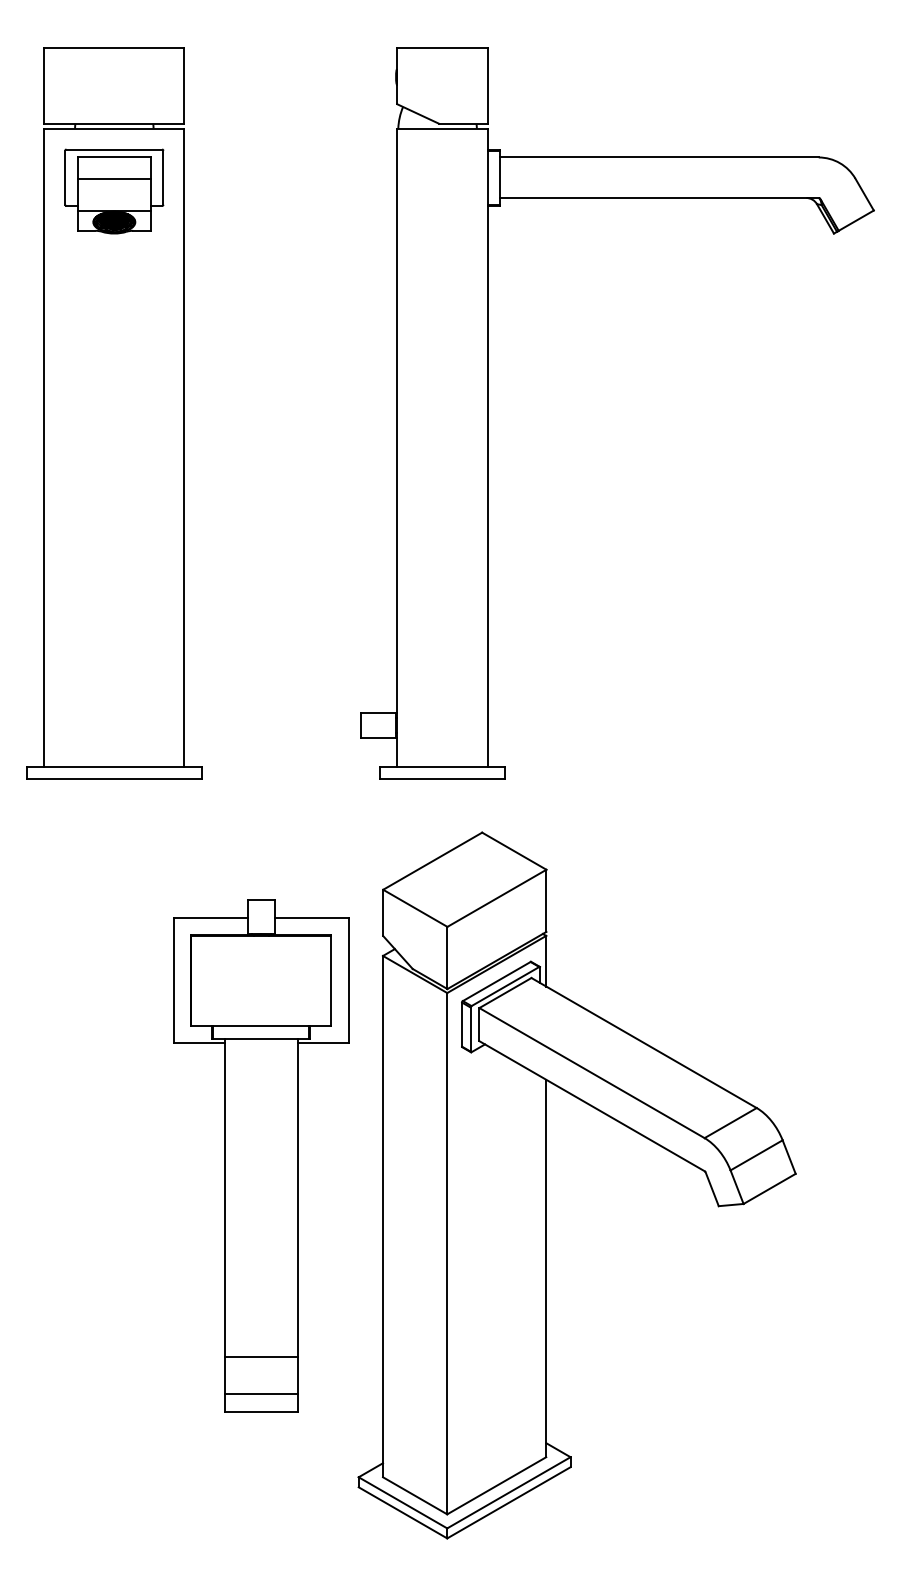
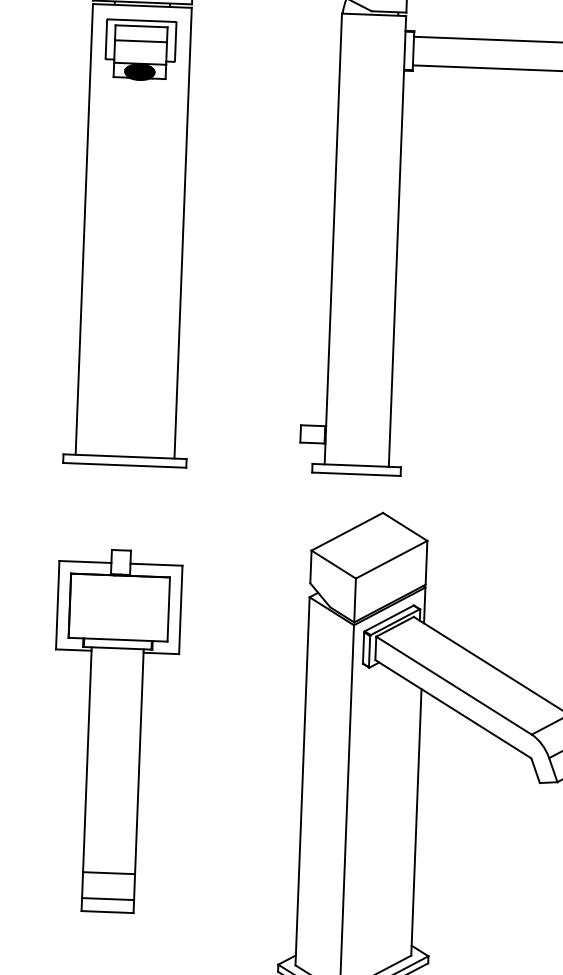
part: (261, 1155) -> (114, 730), moved

